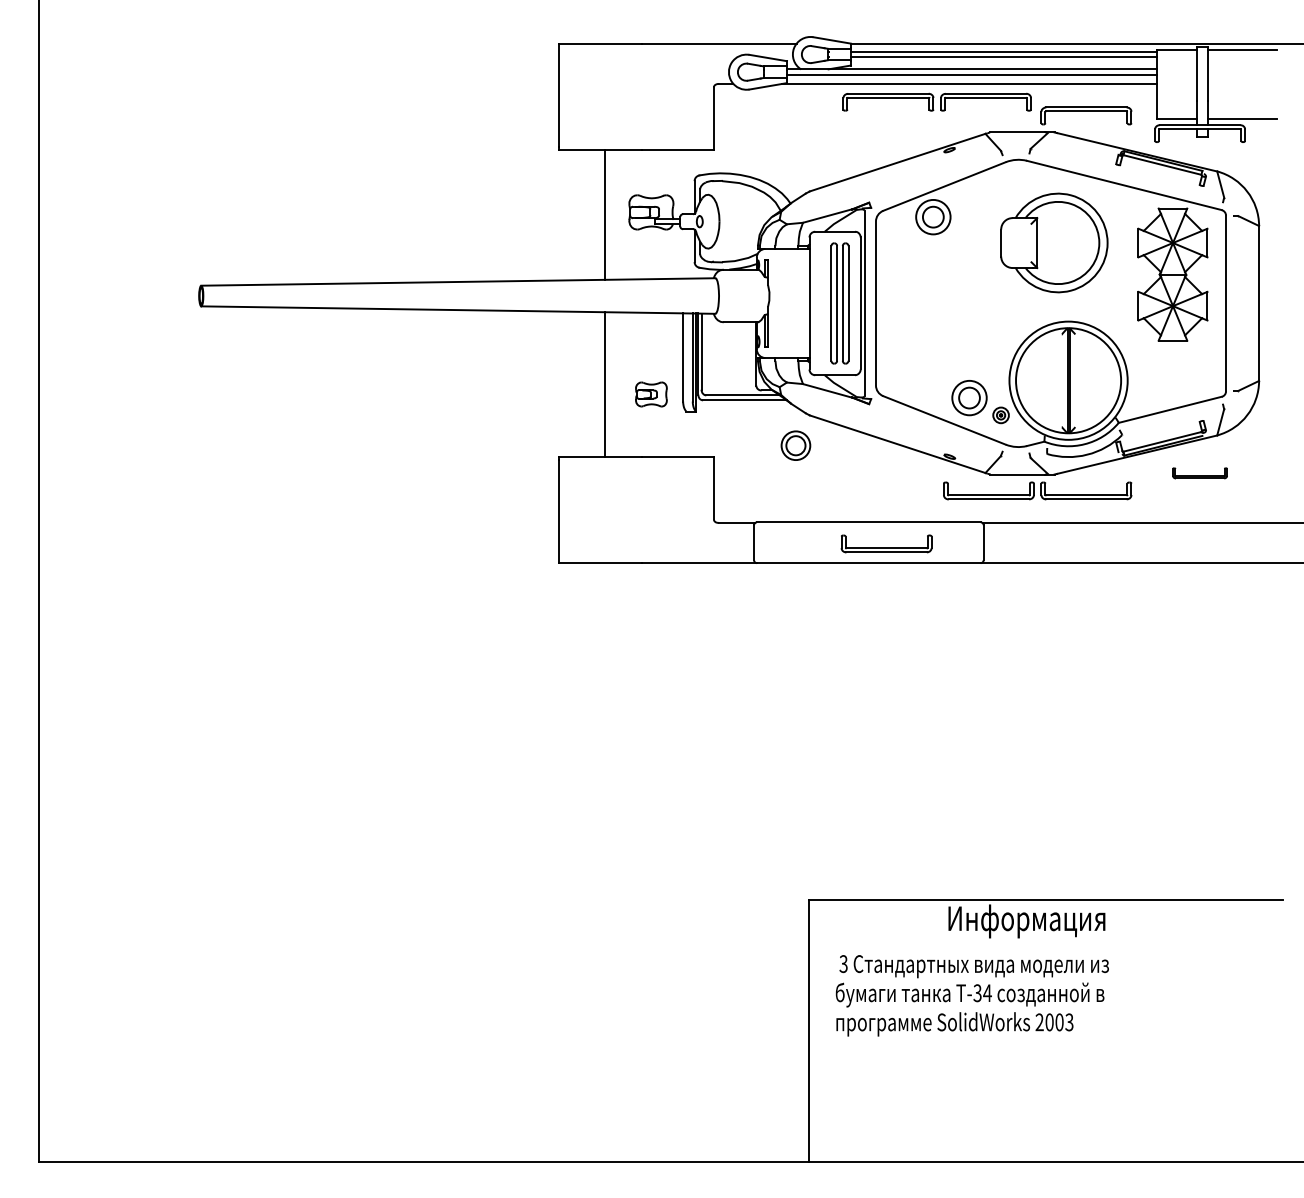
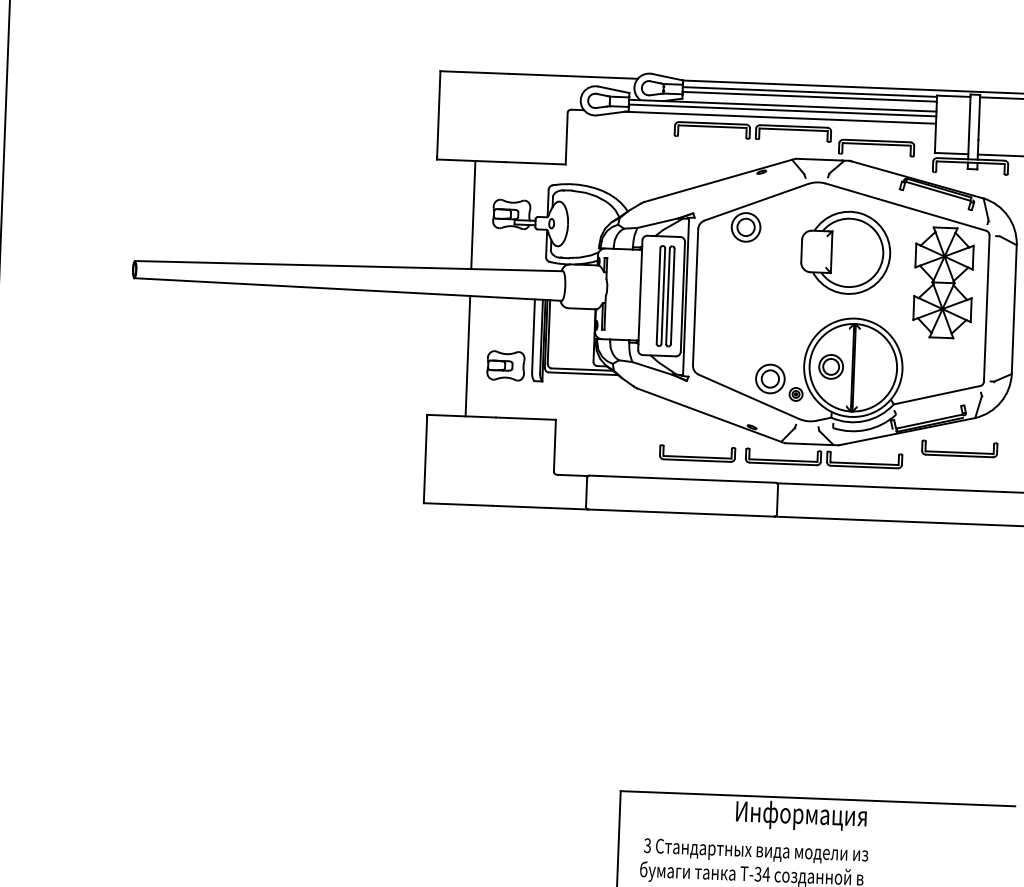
part: (651, 394) -> (506, 365), size x1.43
part: (795, 445) -> (830, 366), moved
part: (1199, 473) -> (959, 449), size x1.67
part: (886, 543) -> (697, 453), moved

